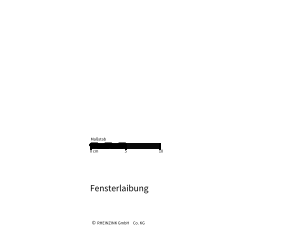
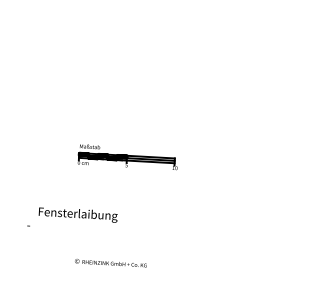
text: (119, 188) -> (78, 214), moved

